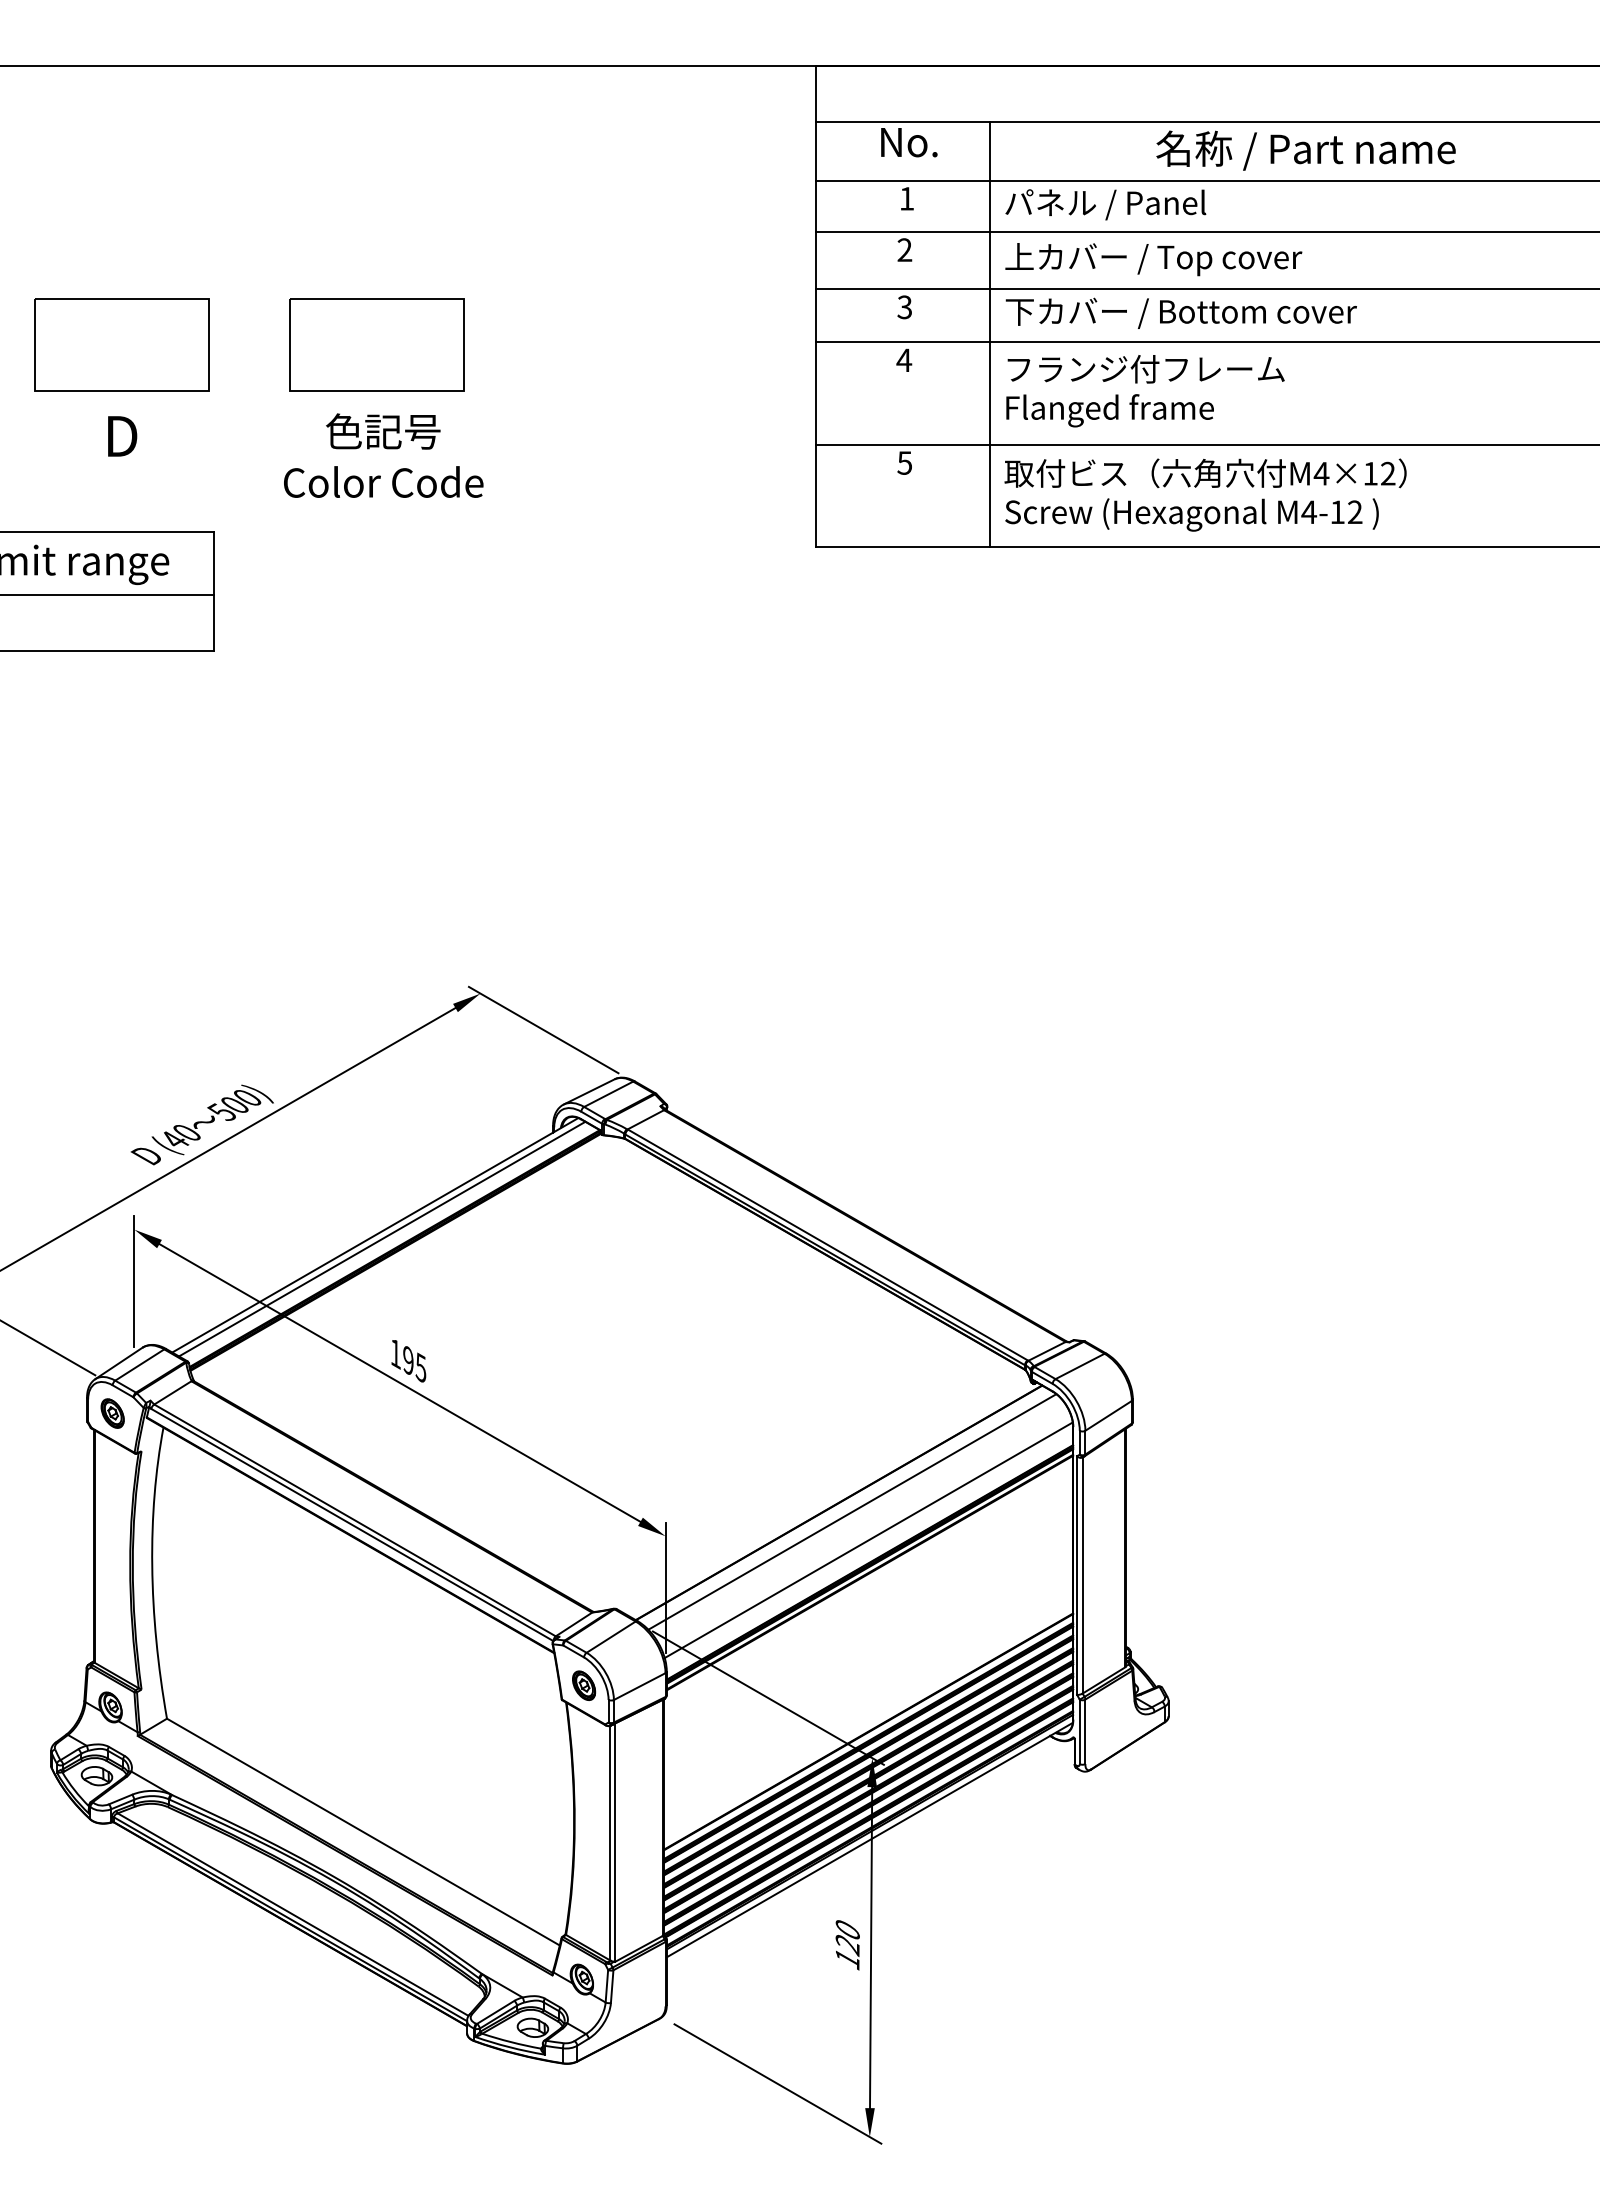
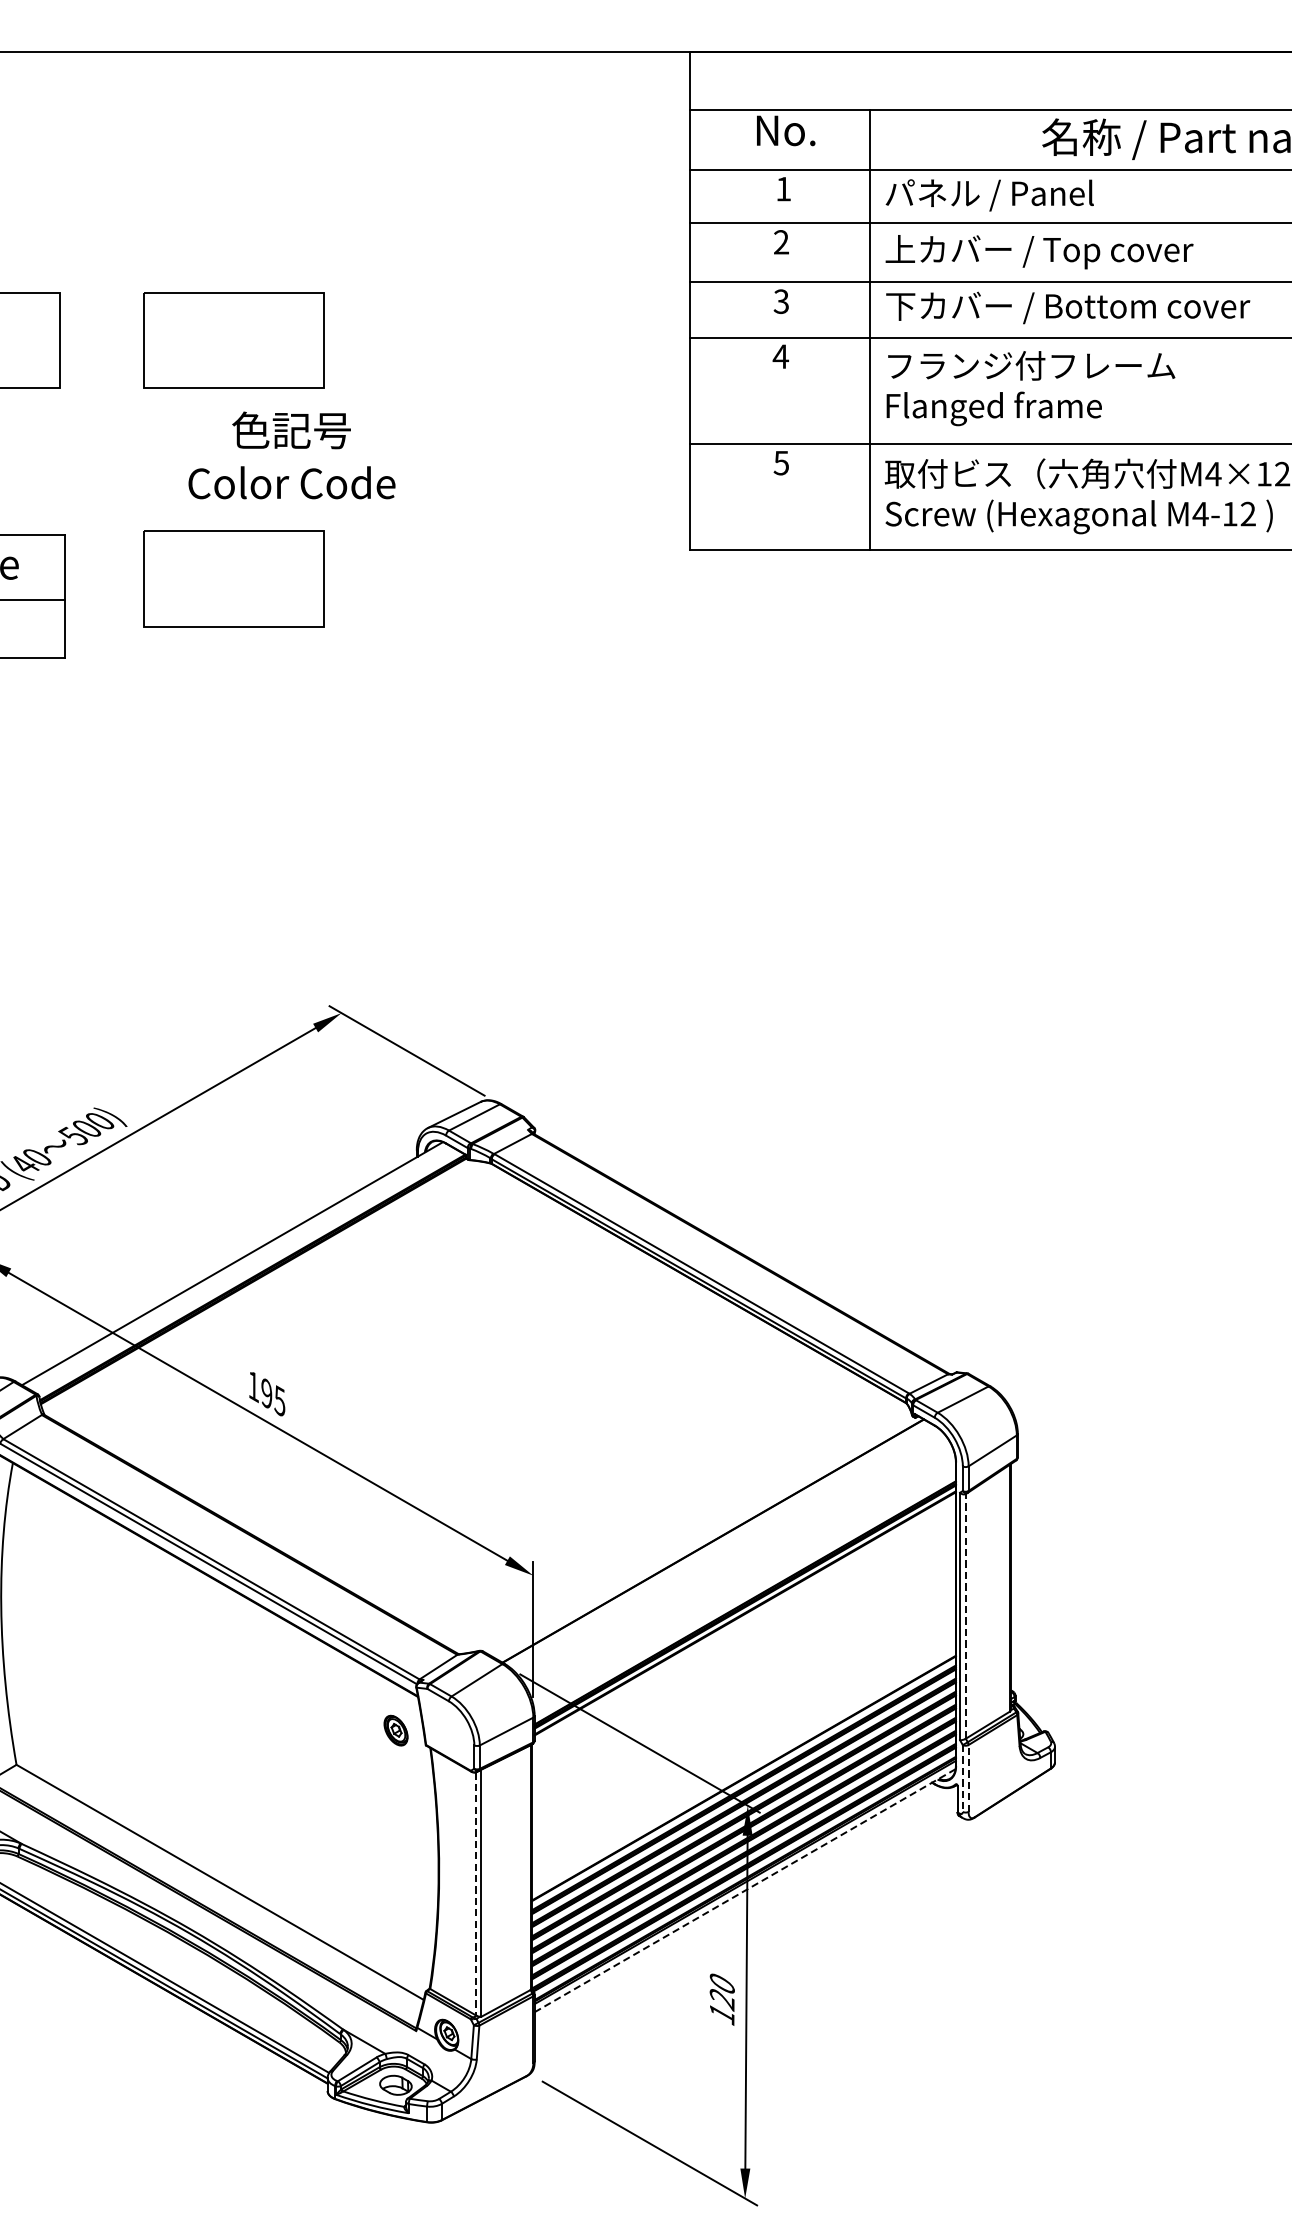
text: (383, 455) -> (291, 455), moved
part: (376, 574) -> (233, 578), added
line: (382, 1238) -> (239, 1267), removed
line: (852, 1511) -> (727, 1550), removed
line: (868, 1540) -> (743, 1580), removed
line: (1082, 1574) -> (965, 1615), solid -> dashed
part: (584, 1685) -> (396, 1730), moved
line: (1085, 1731) -> (968, 1778), solid -> dashed
line: (1079, 1732) -> (962, 1779), solid -> dashed
line: (869, 1840) -> (744, 1891), solid -> dashed
line: (610, 1843) -> (476, 1894), solid -> dashed

